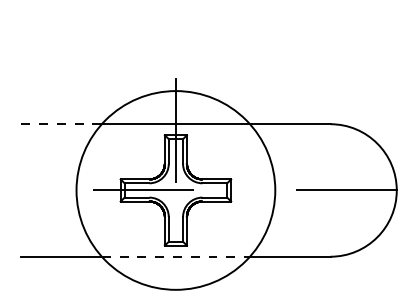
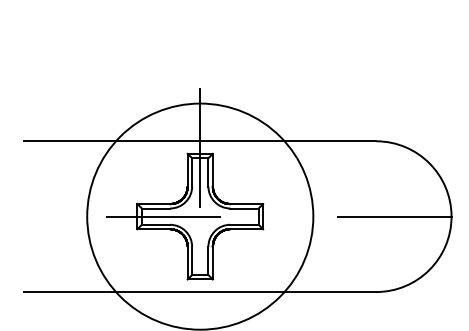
line: (61, 124) -> (70, 141), dashed -> solid
line: (176, 257) -> (200, 292), dashed -> solid

